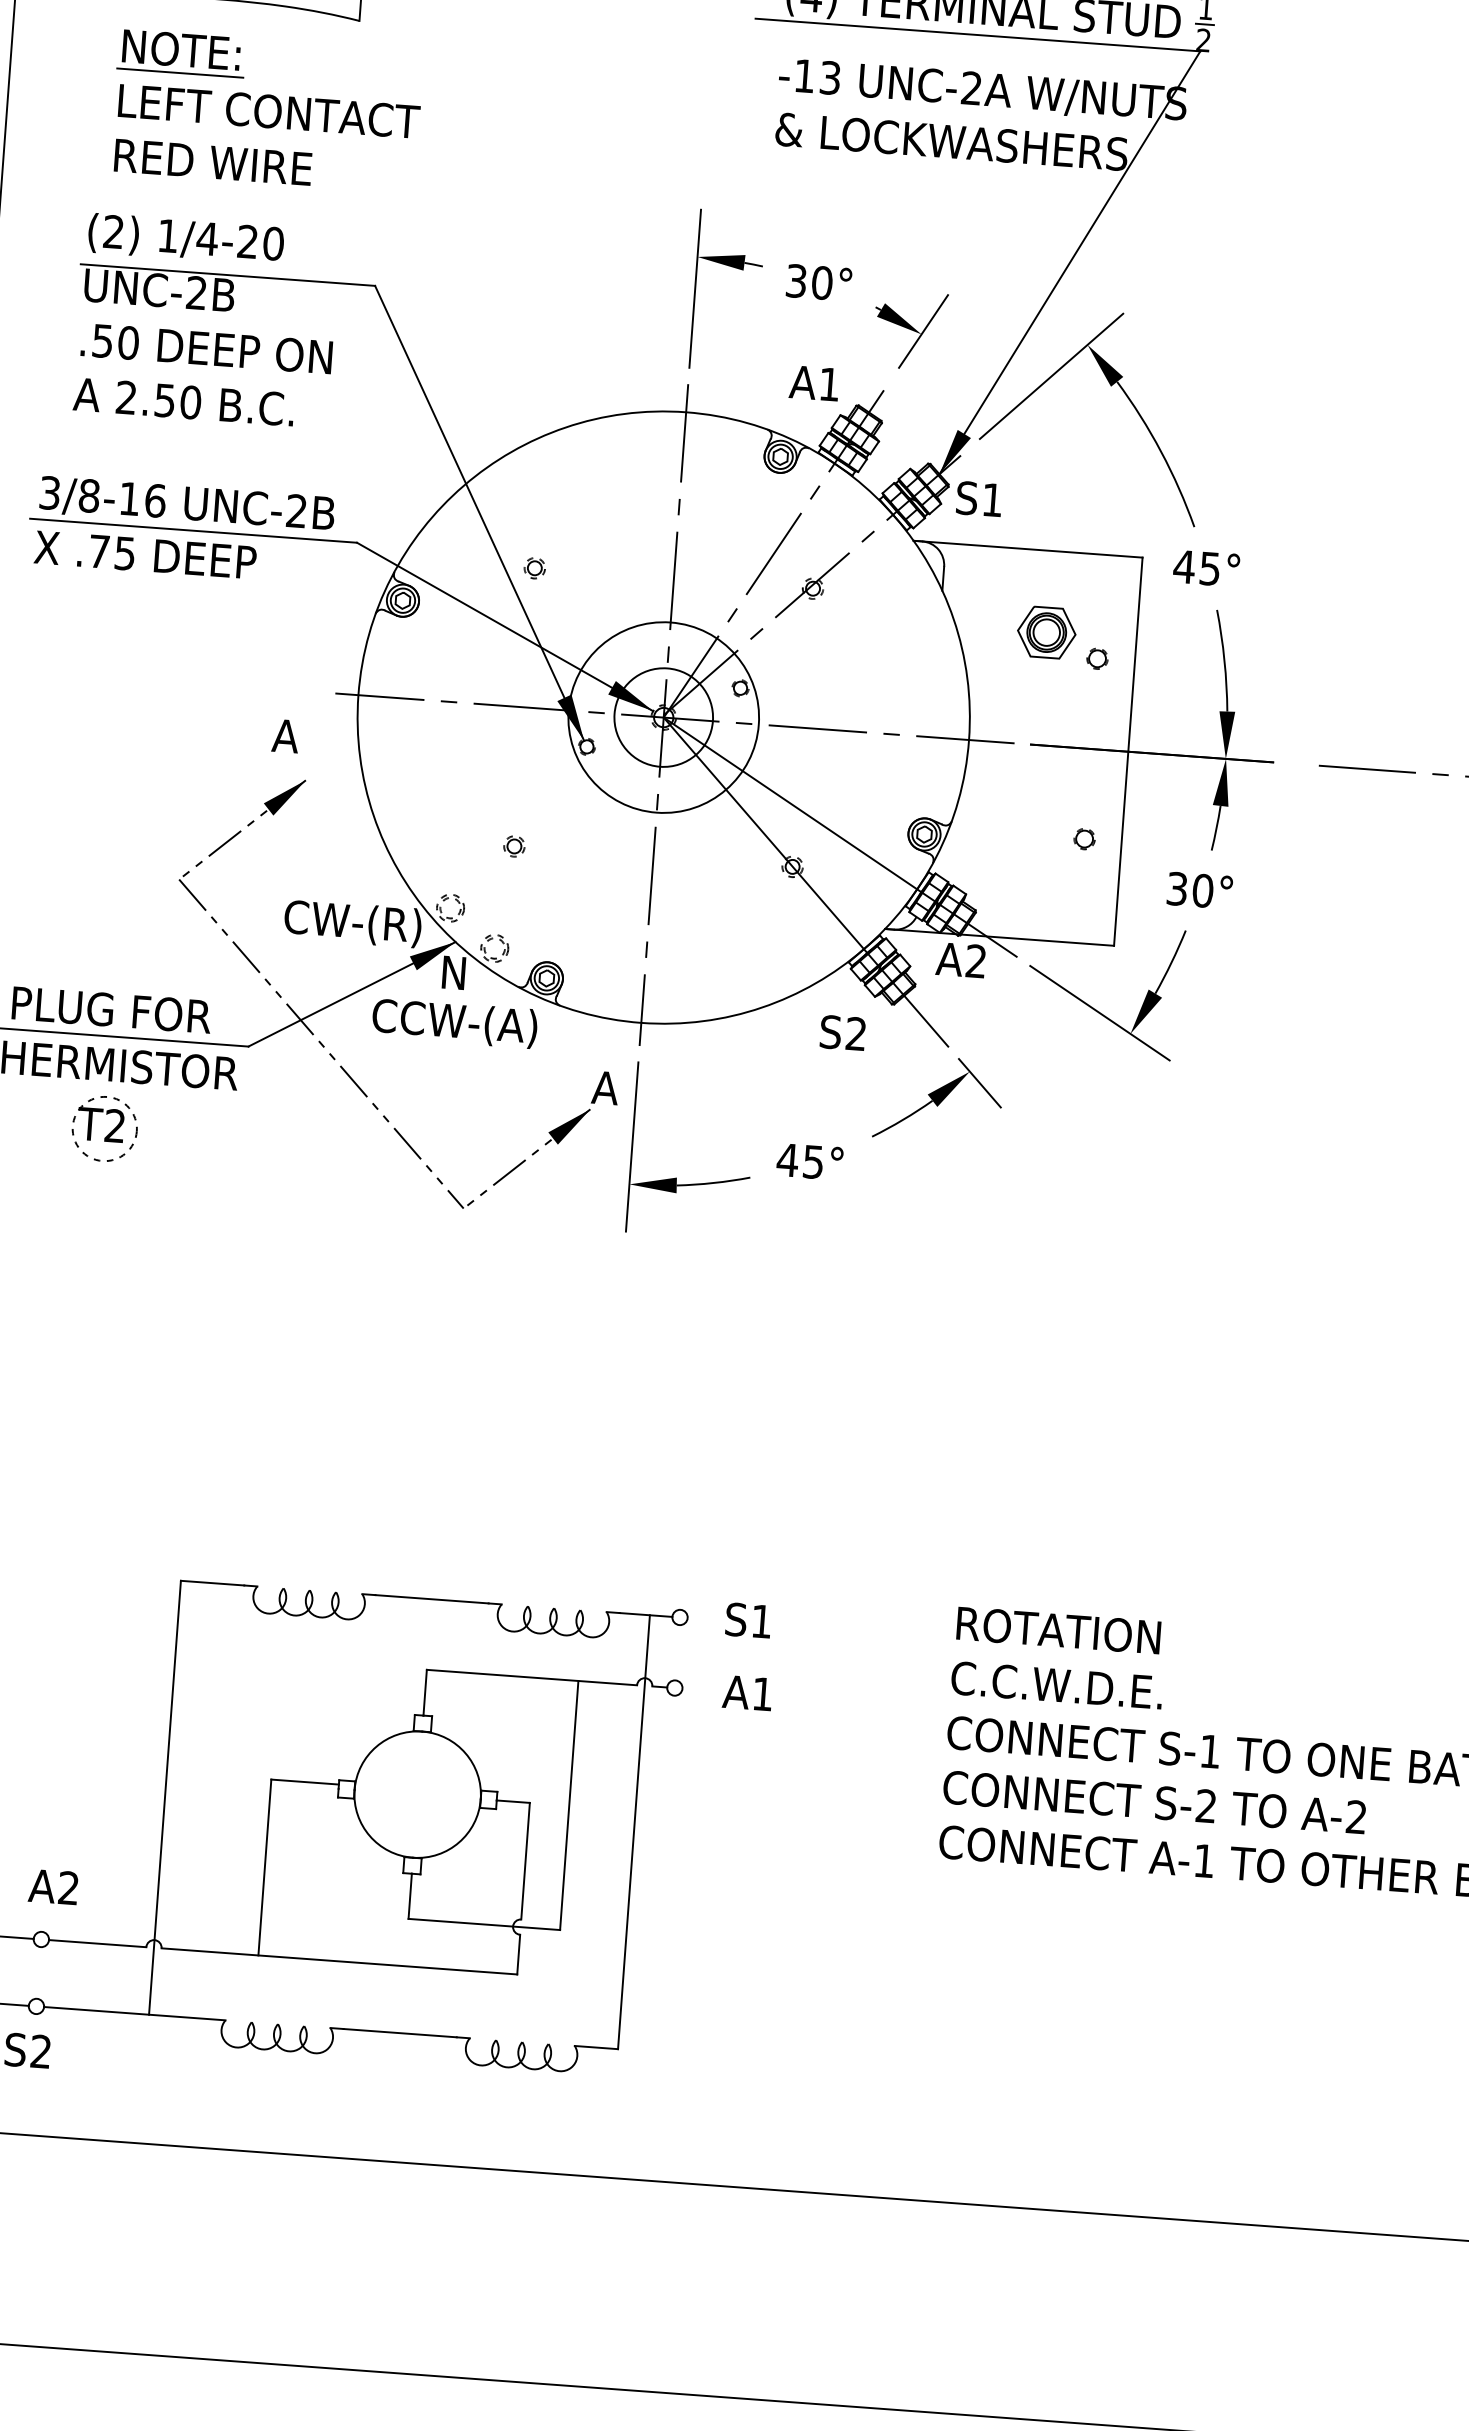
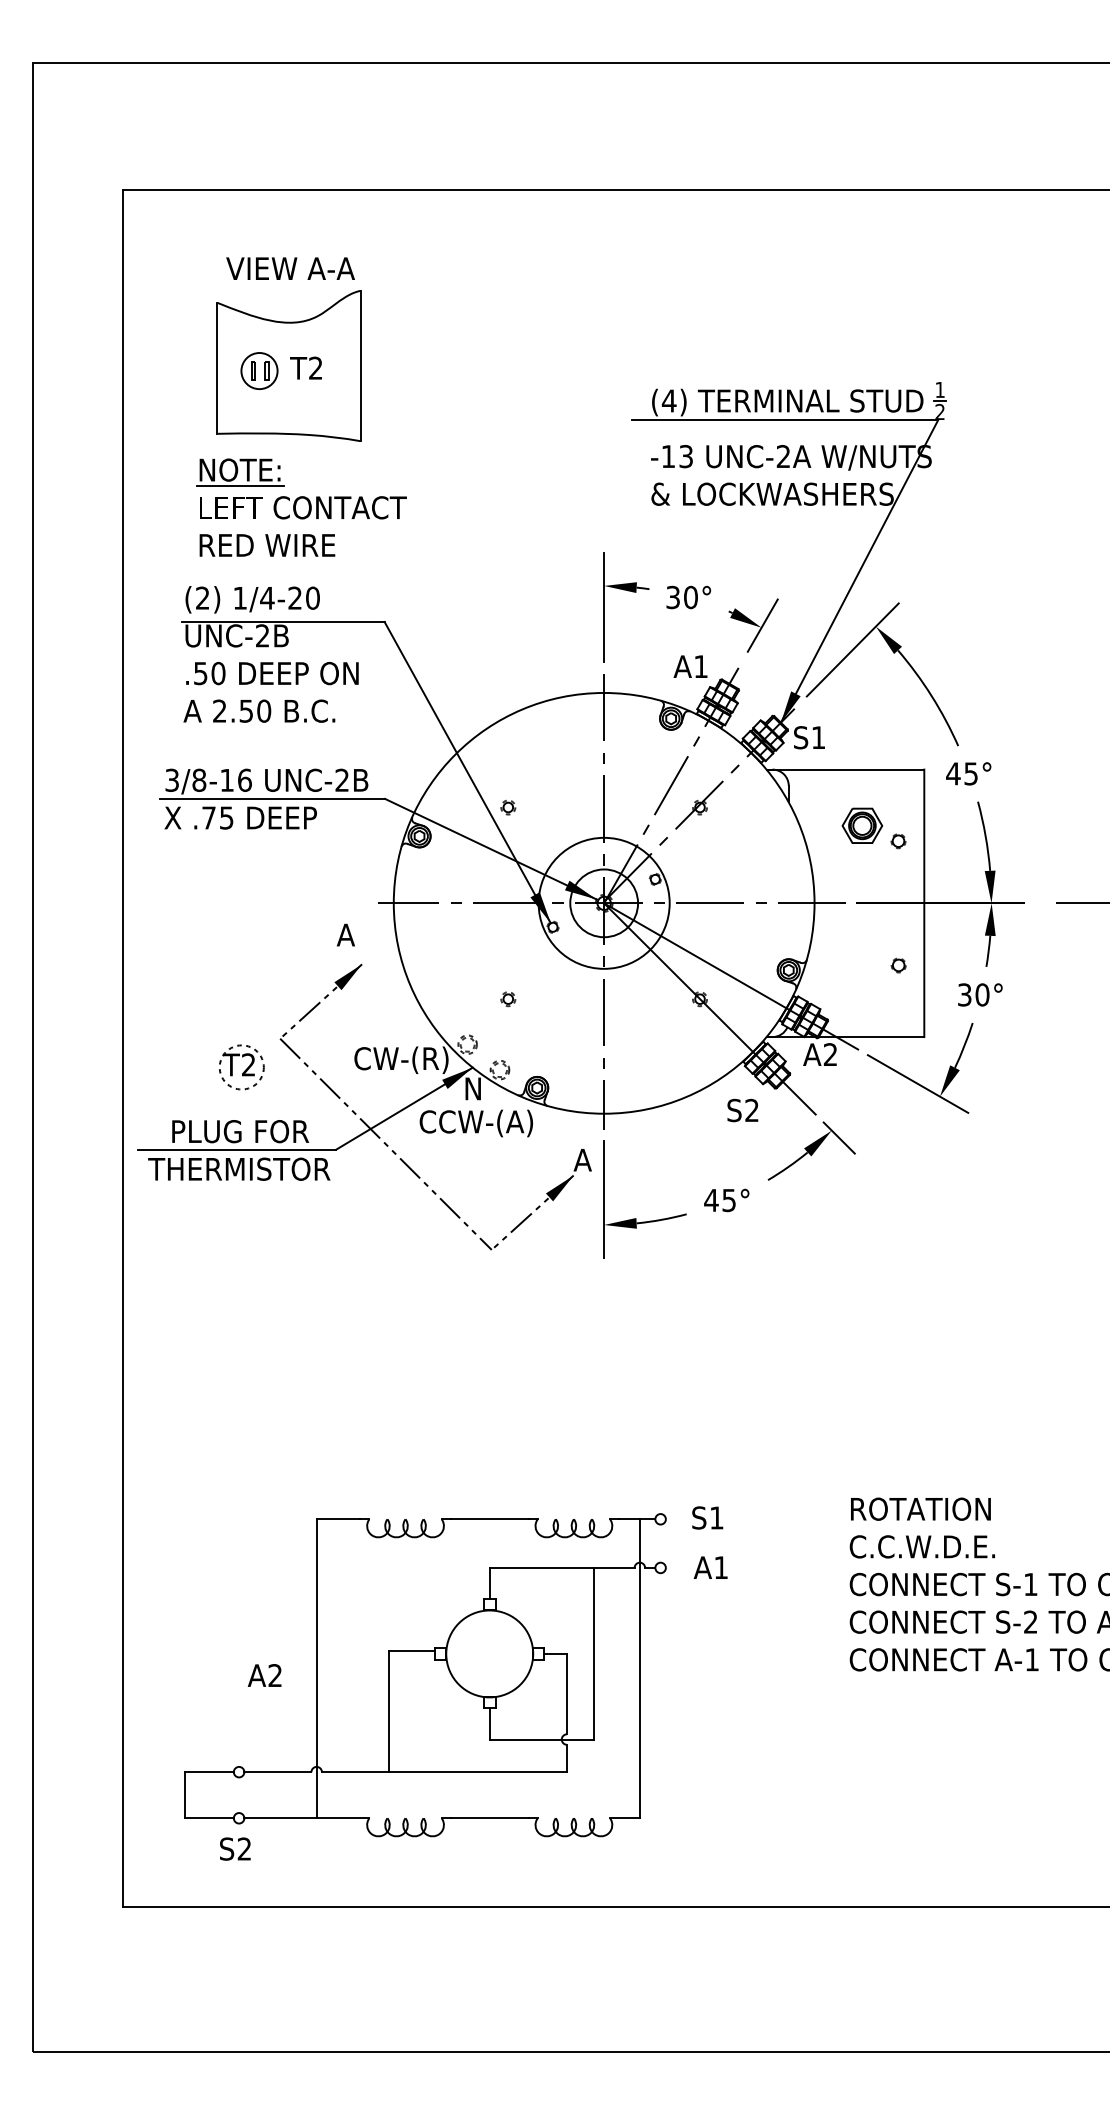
part: (104, 1129) -> (241, 1067), moved
text: (53, 1886) -> (264, 1675), moved

